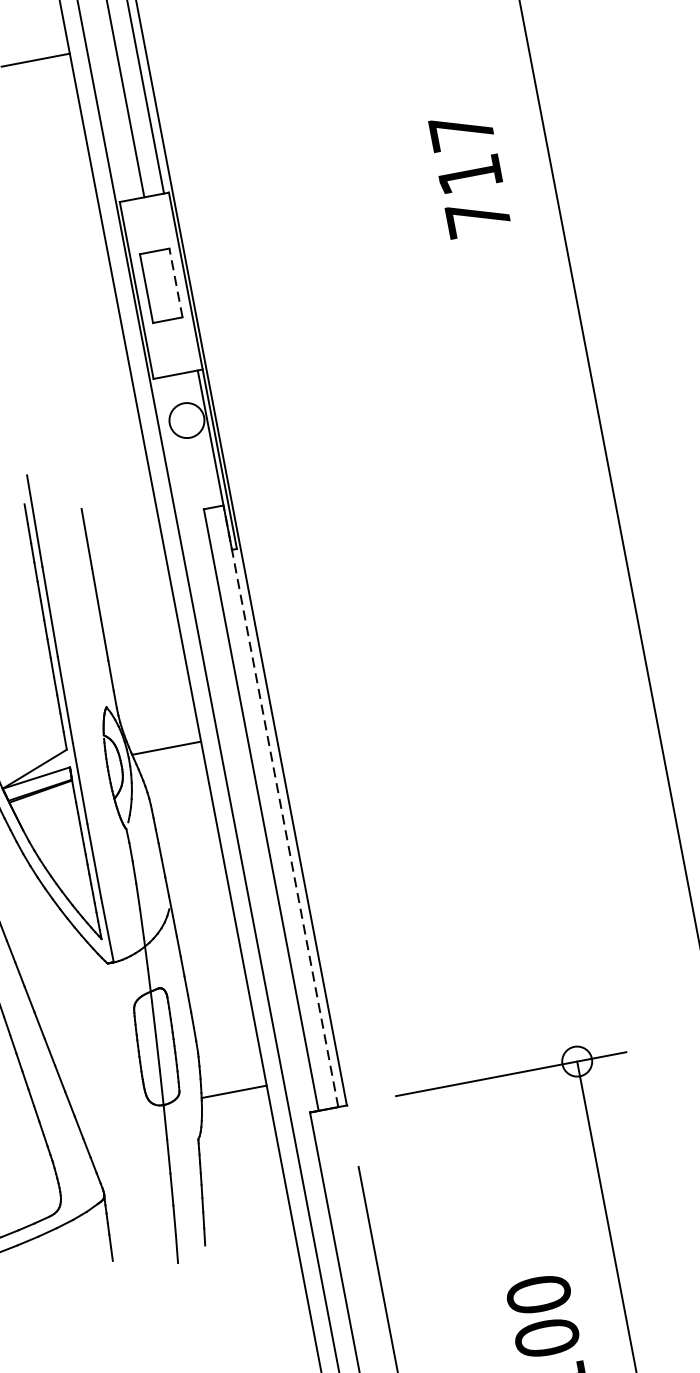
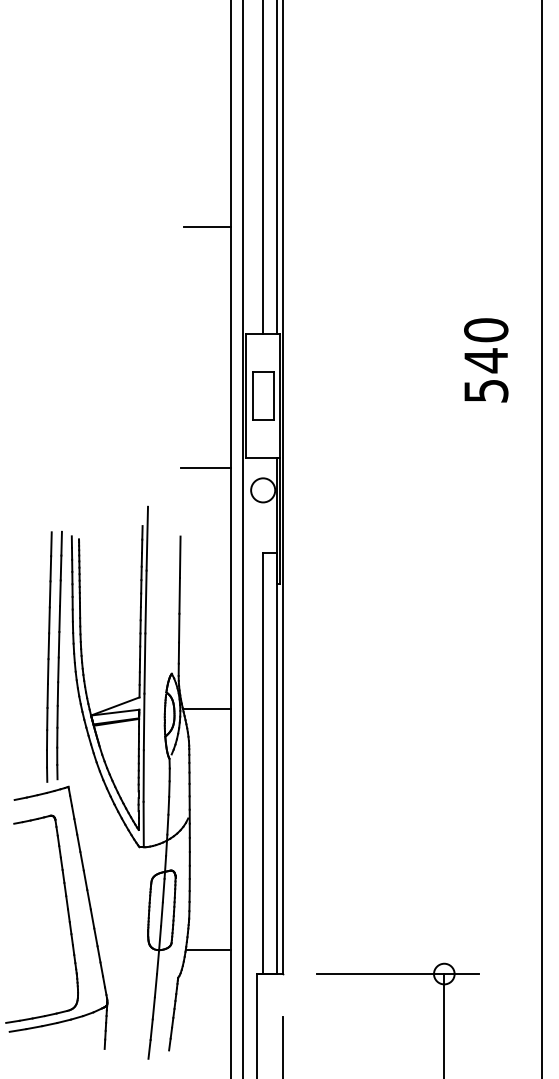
text: (470, 174) -> (486, 360), 717 -> 540
line: (175, 282) -> (273, 395), dashed -> solid
line: (100, 404) -> (206, 468), added
line: (280, 806) -> (276, 763), dashed -> solid

